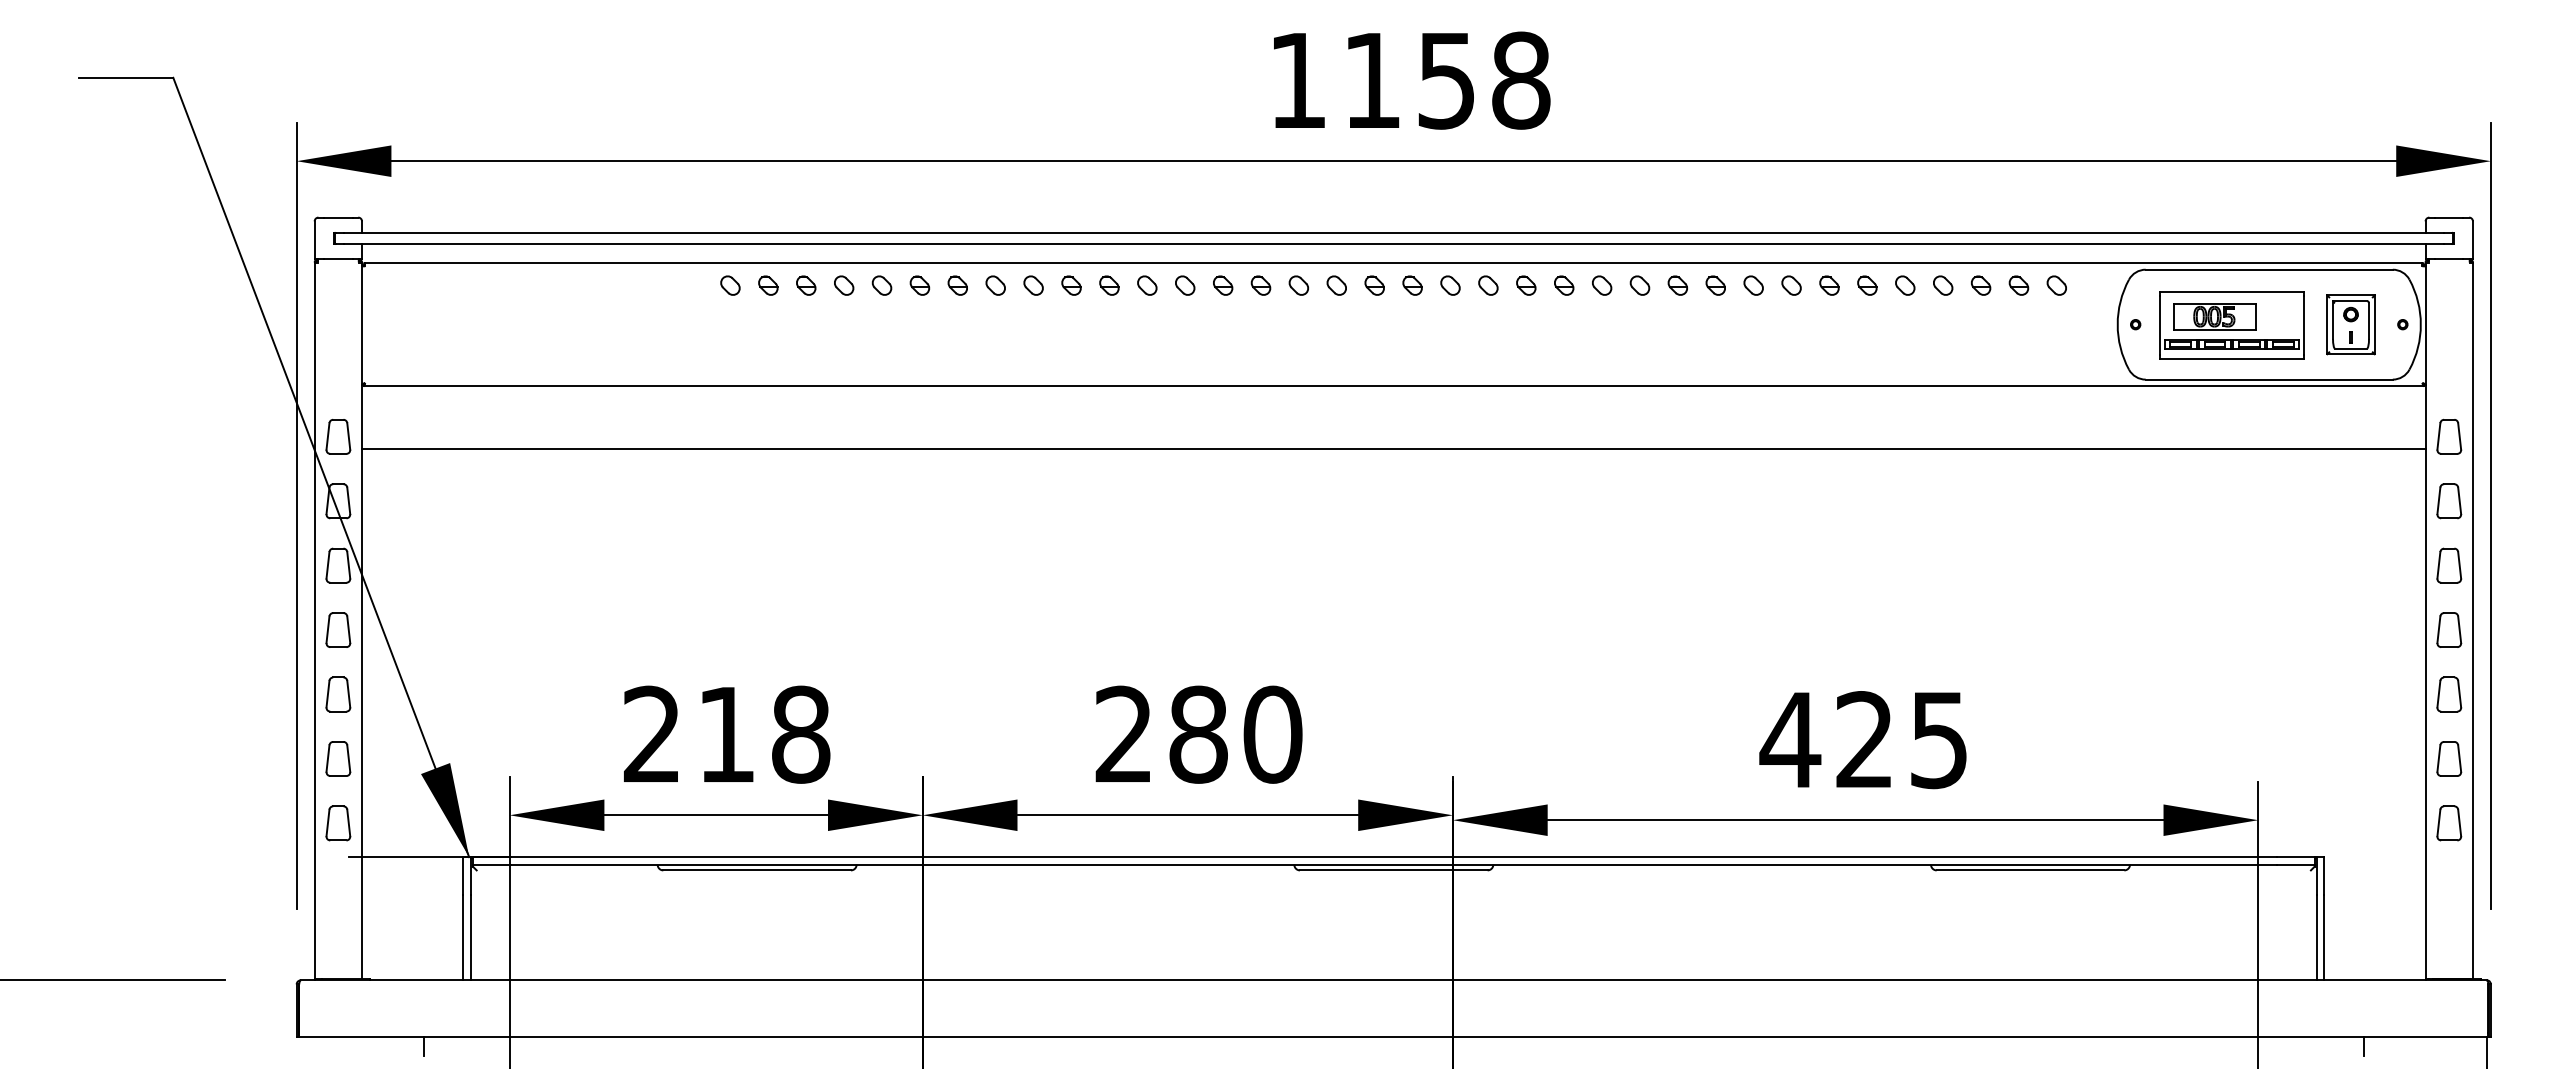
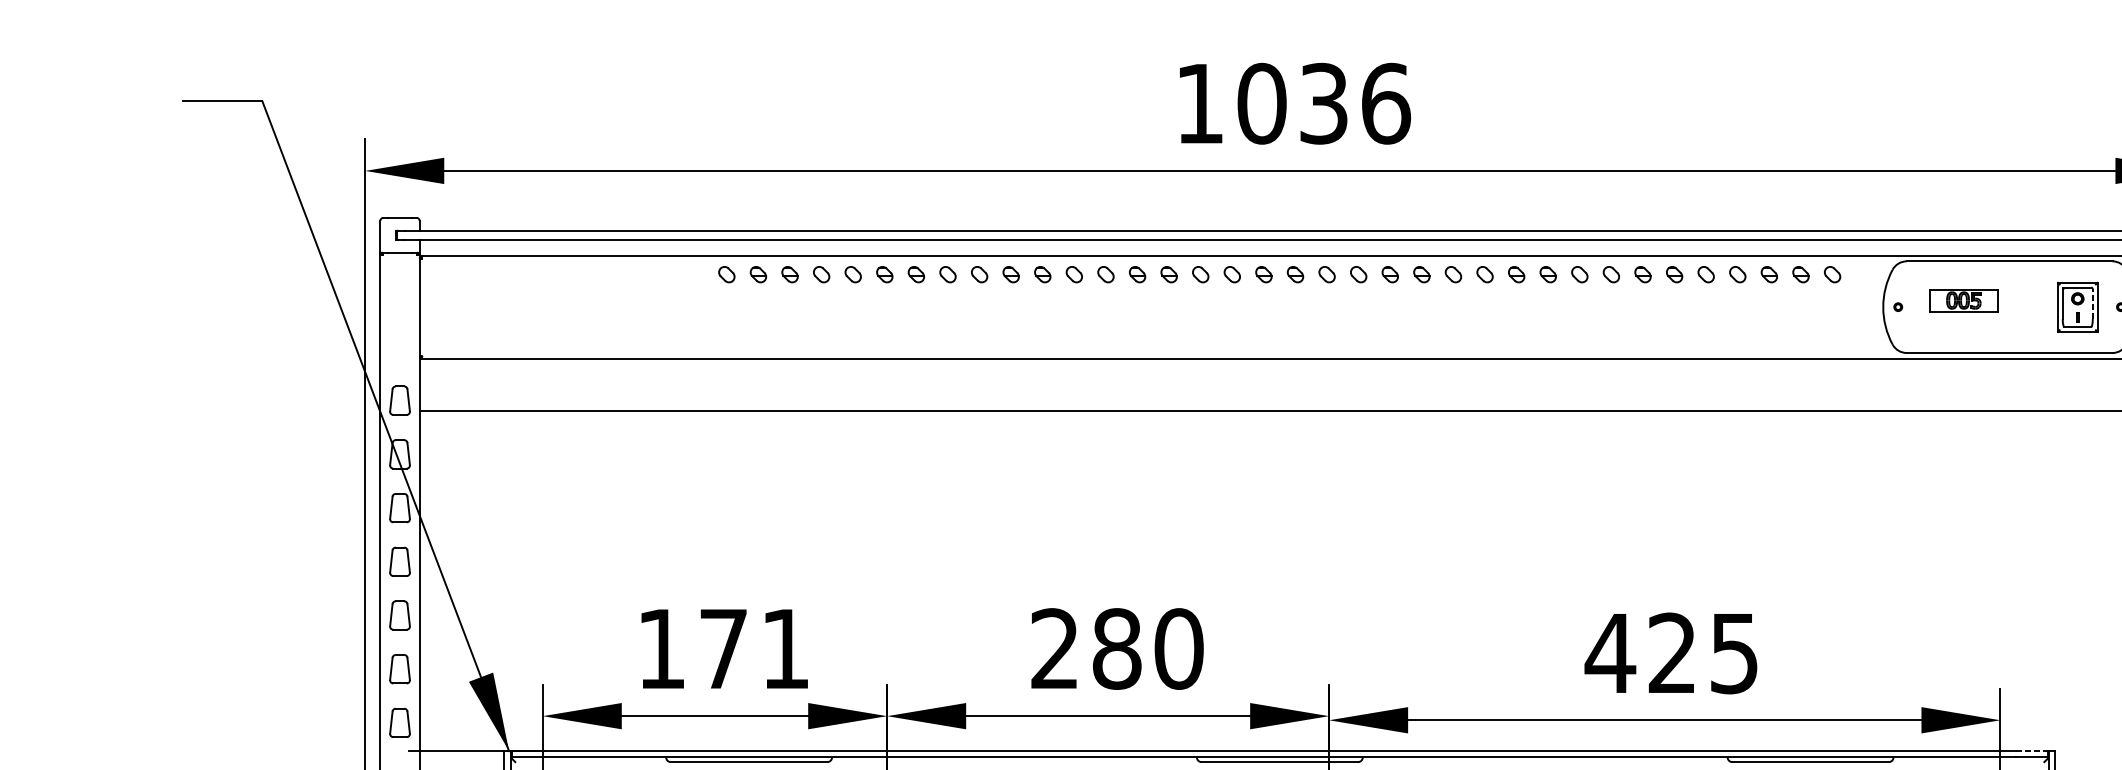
text: (1447, 80) -> (1324, 103), 1158 -> 1036
line: (2369, 320) -> (2093, 303), solid -> dashed
part: (2231, 325) -> (1978, 307), removed
text: (726, 734) -> (723, 648), 218 -> 171
line: (2295, 857) -> (2031, 751), solid -> dashed

